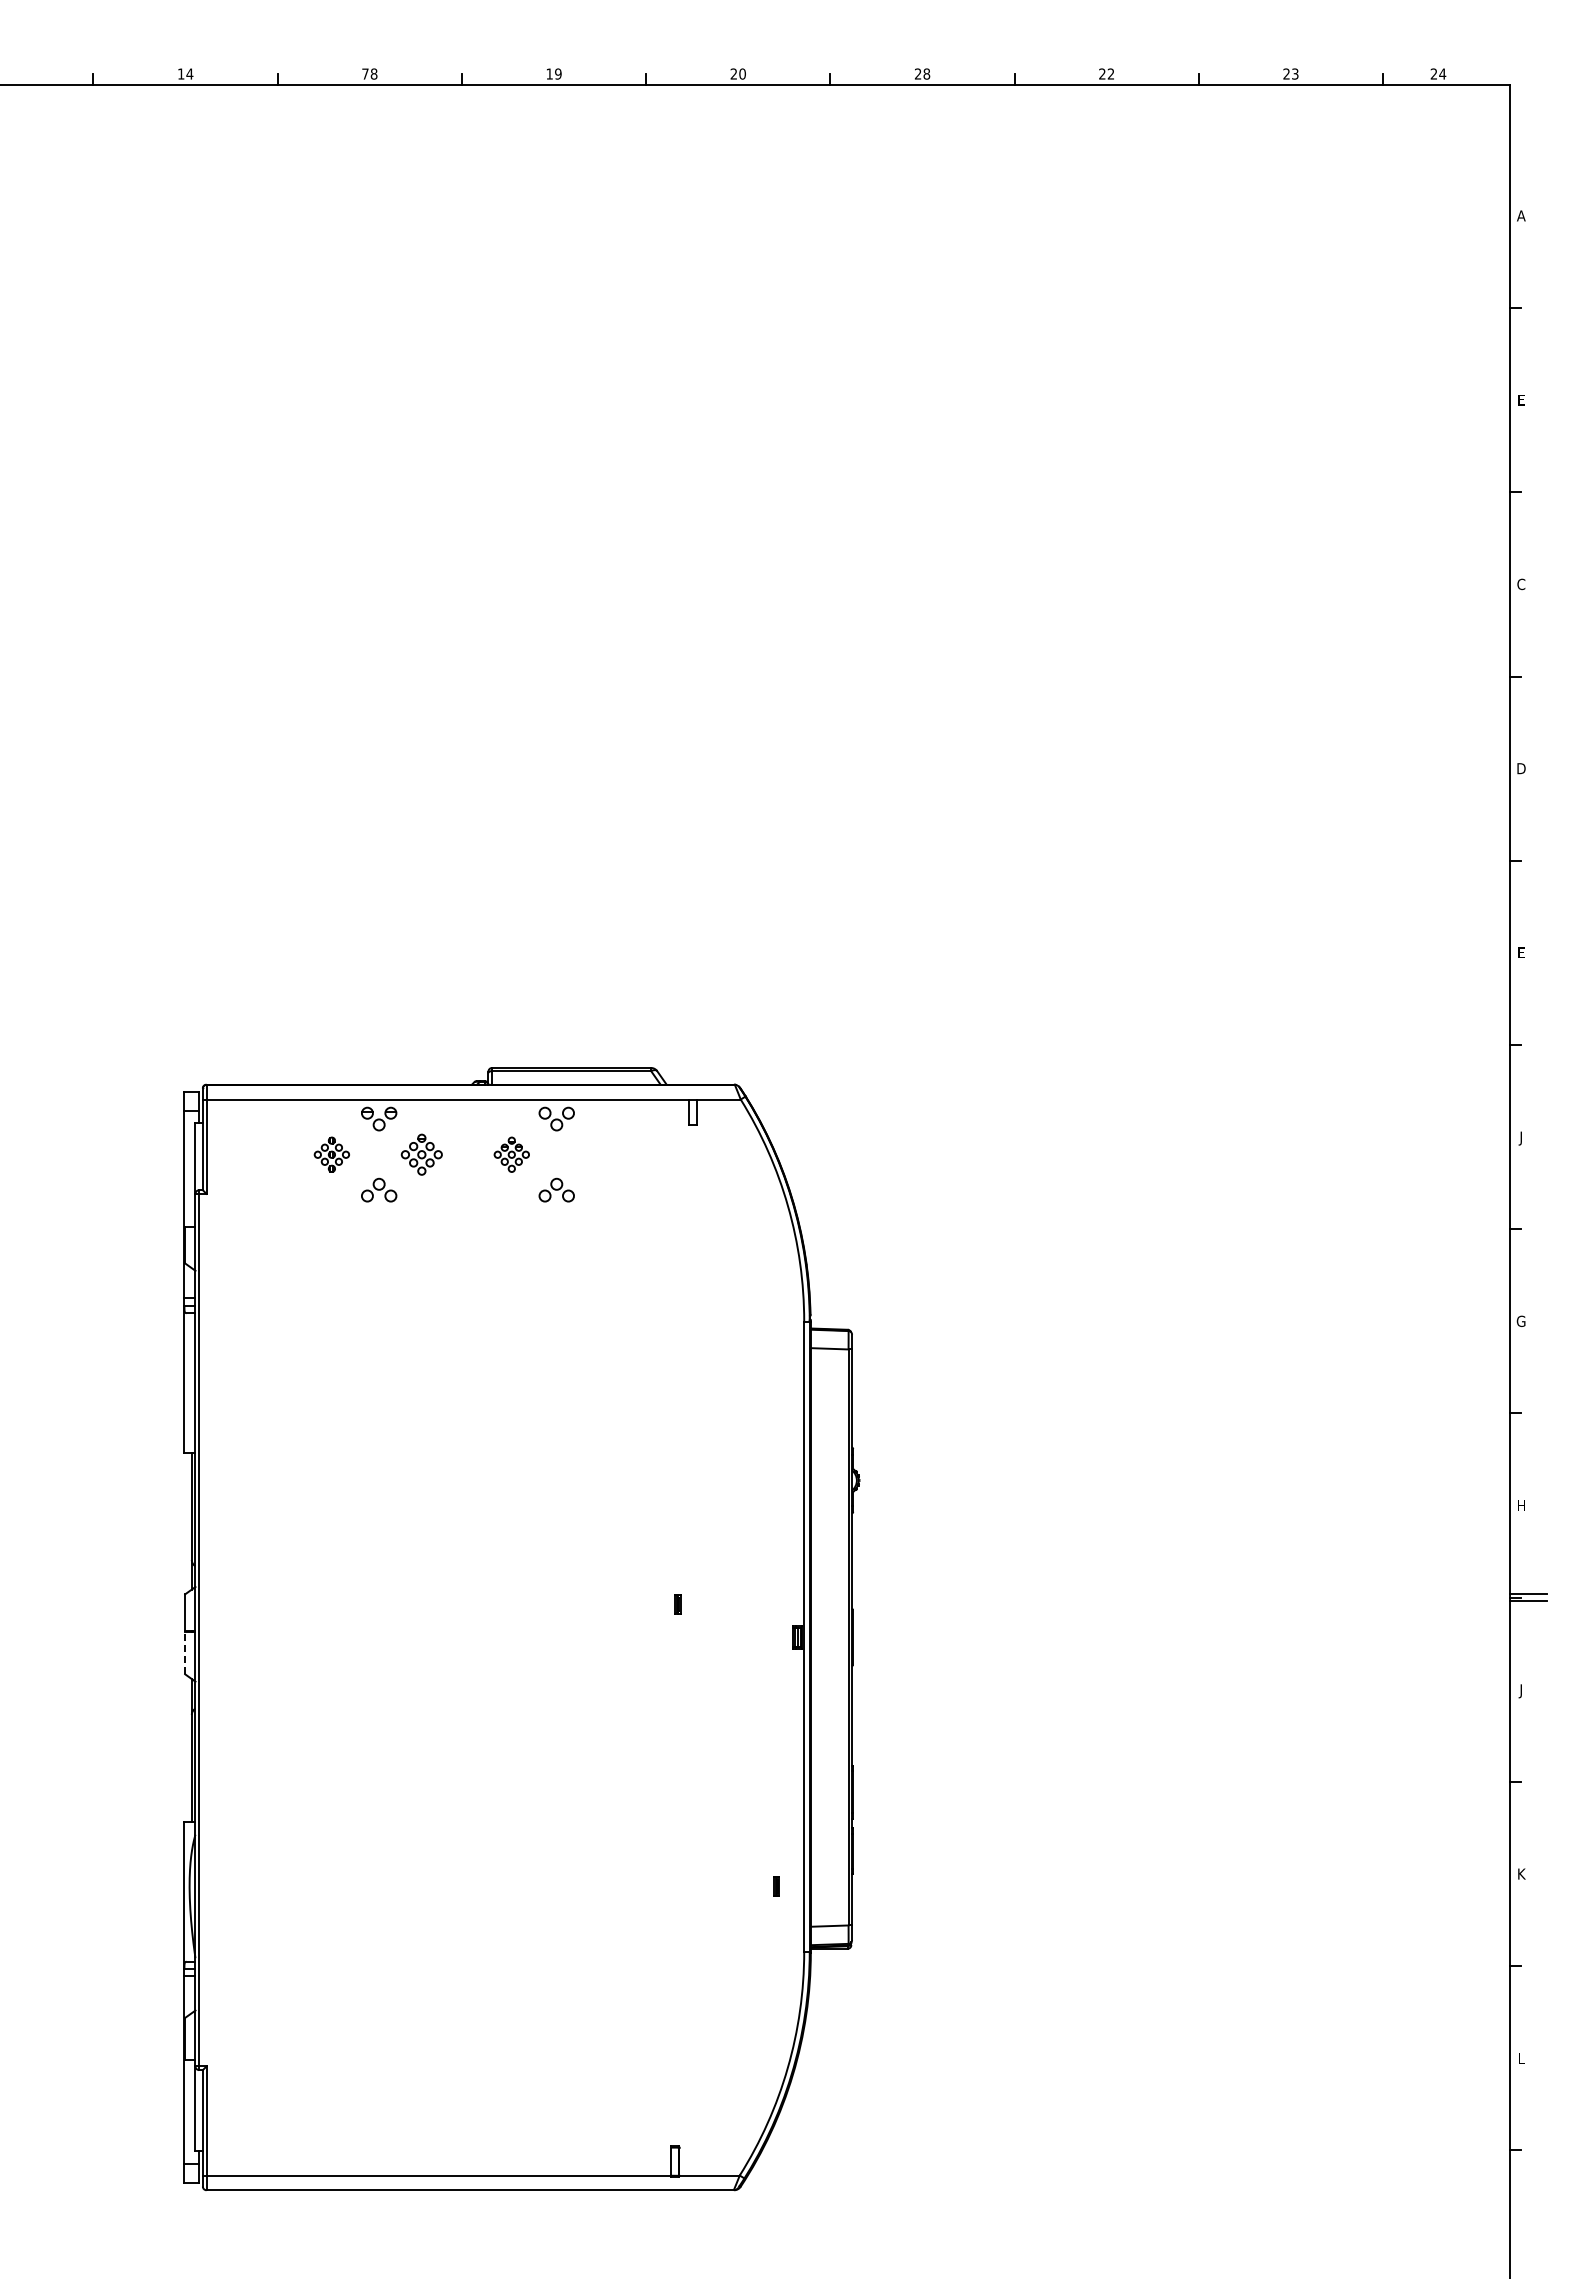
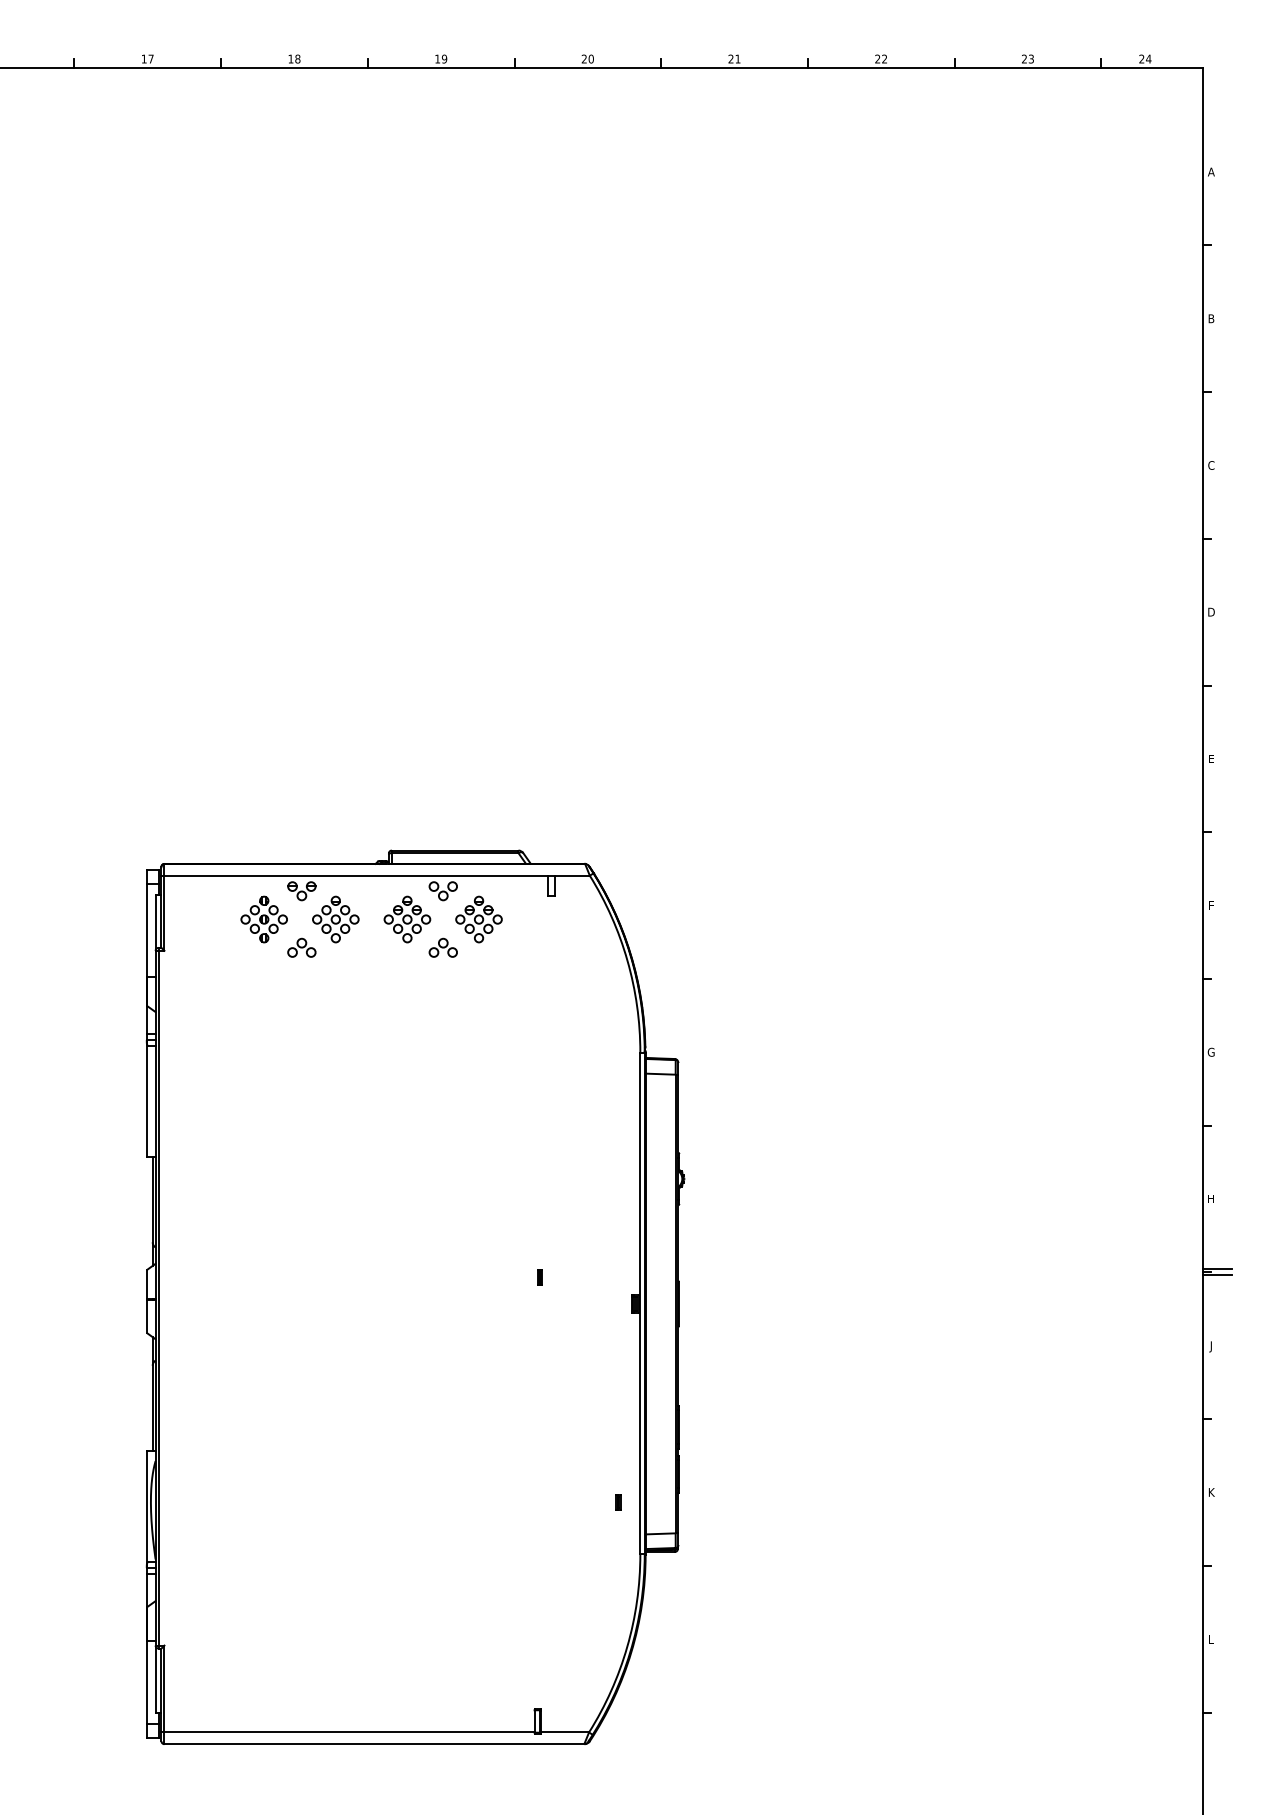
text: (189, 73) -> (150, 58), 14 -> 17
text: (365, 73) -> (290, 58), 78 -> 18
text: (926, 73) -> (737, 58), 28 -> 21
text: (1521, 399) -> (1211, 318), E -> B
text: (1520, 1138) -> (1210, 906), J -> F
part: (331, 1154) -> (263, 919), size x1.67
part: (421, 1154) -> (335, 919), size x1.43
part: (511, 1154) -> (407, 919), size x1.67
part: (601, 1154) -> (478, 919), added
line: (185, 1652) -> (147, 1316), dashed -> solid

